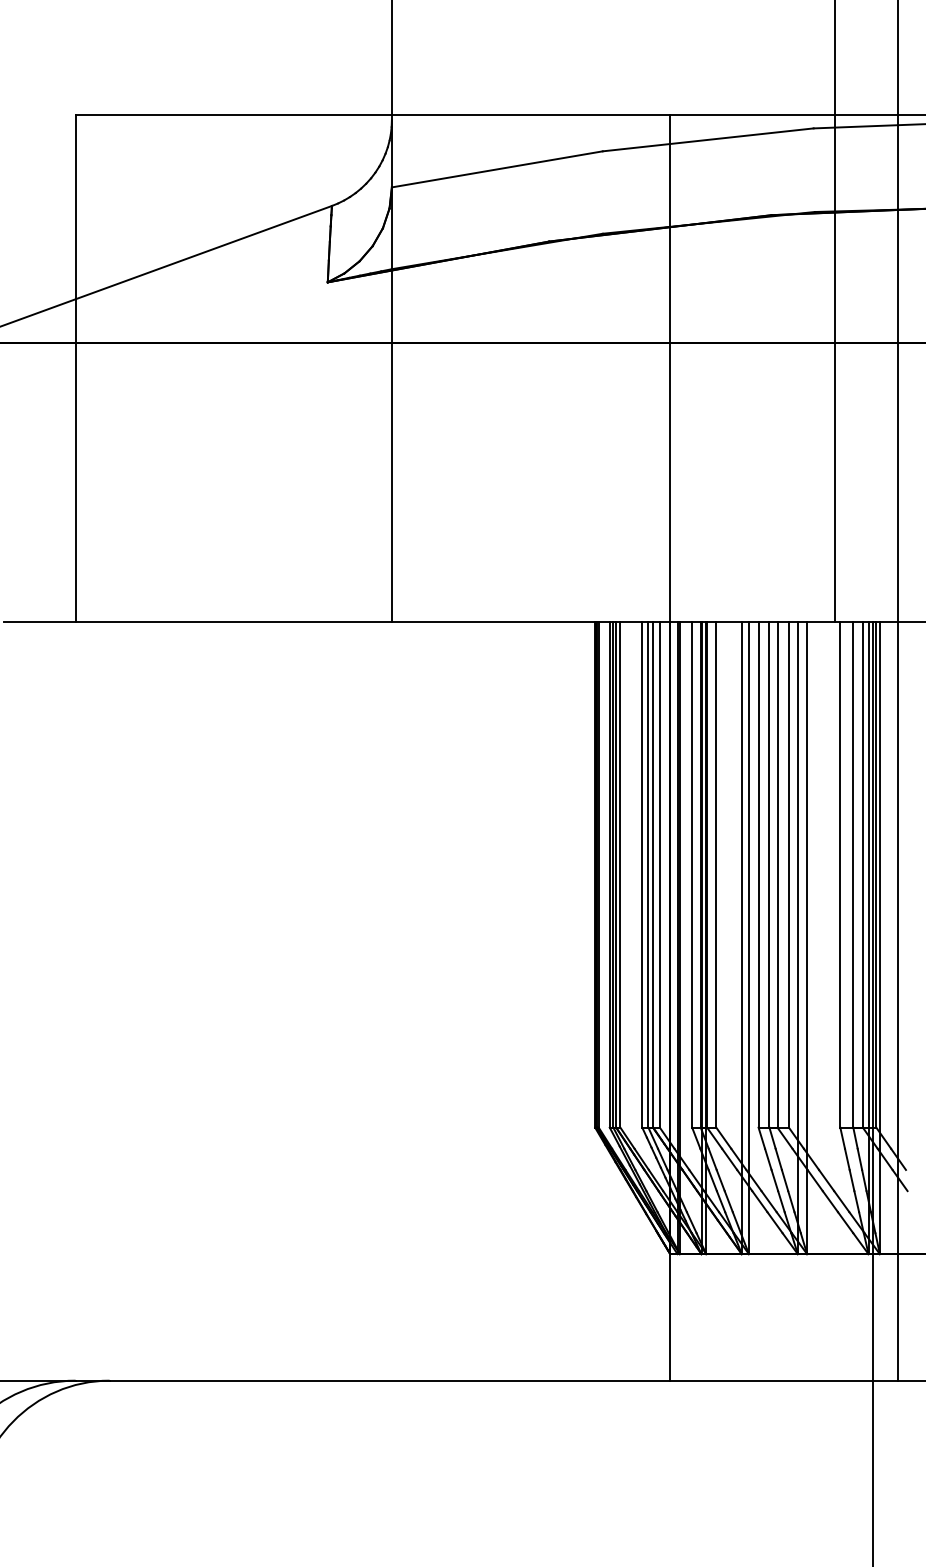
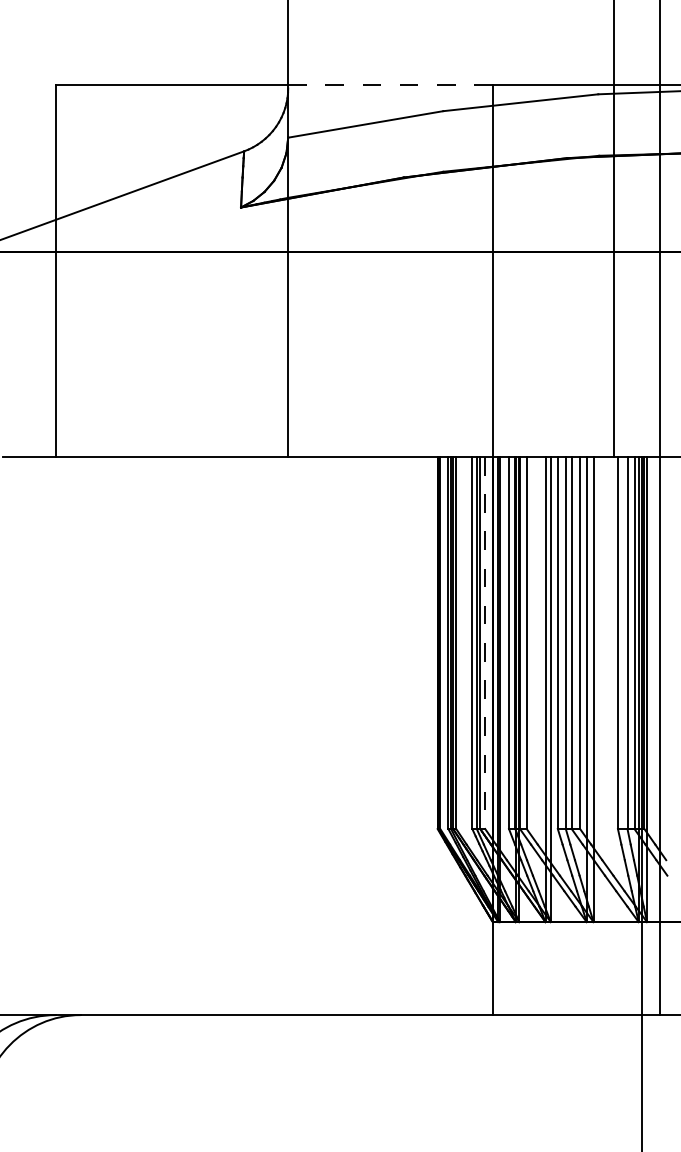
line: (531, 115) -> (390, 84), solid -> dashed
line: (660, 875) -> (485, 643), solid -> dashed

